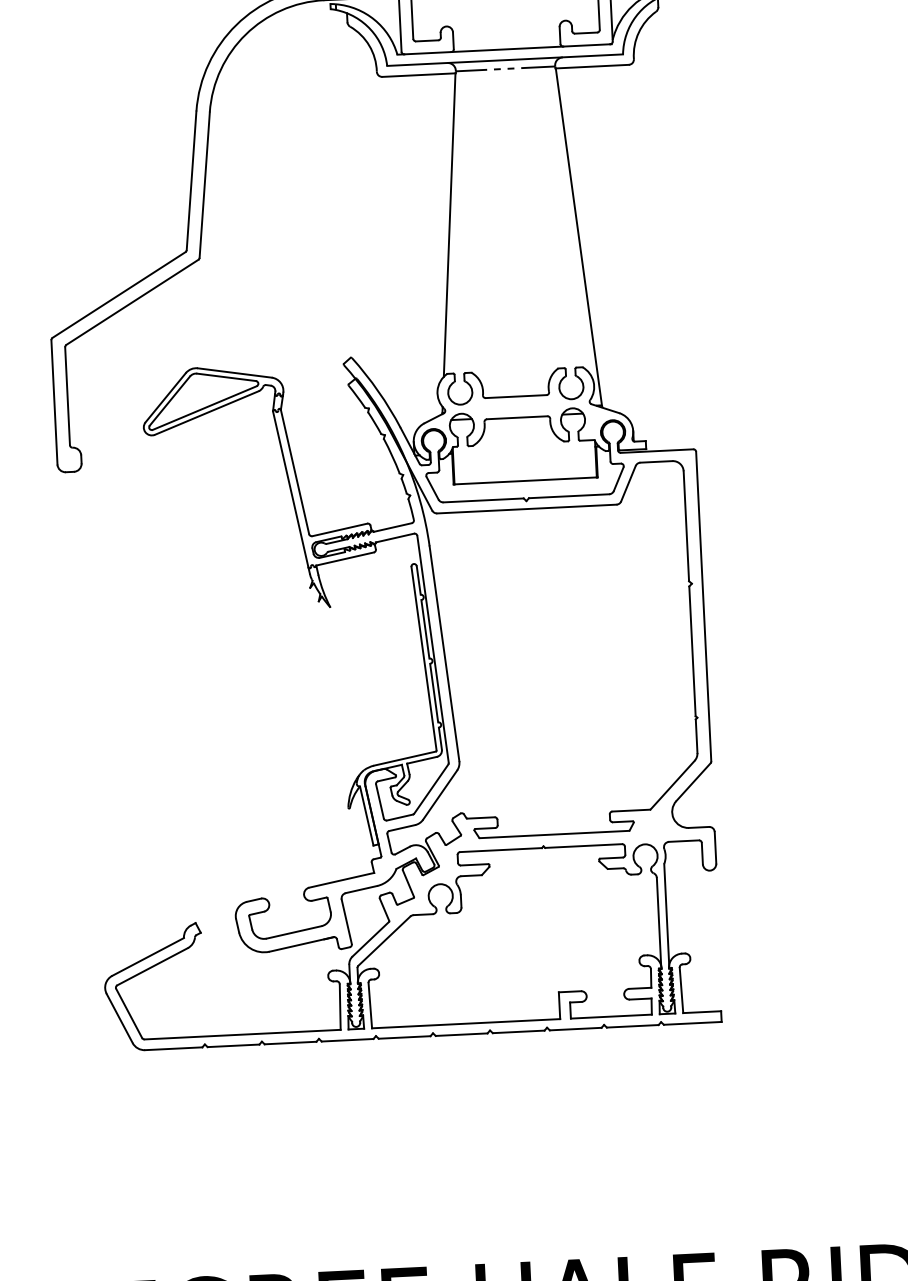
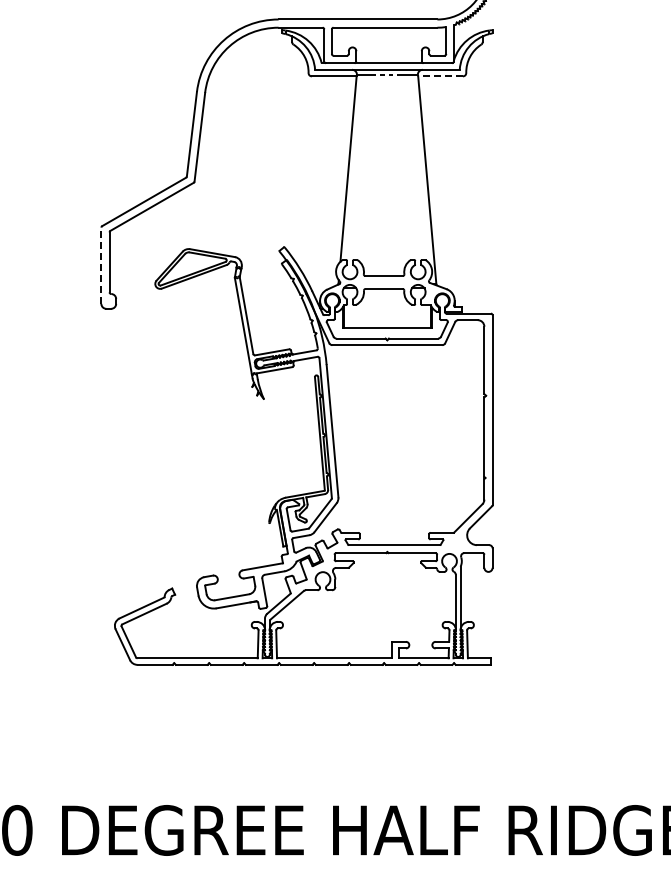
line: (590, 66) -> (439, 76), solid -> dashed
line: (54, 401) -> (101, 265), solid -> dashed

